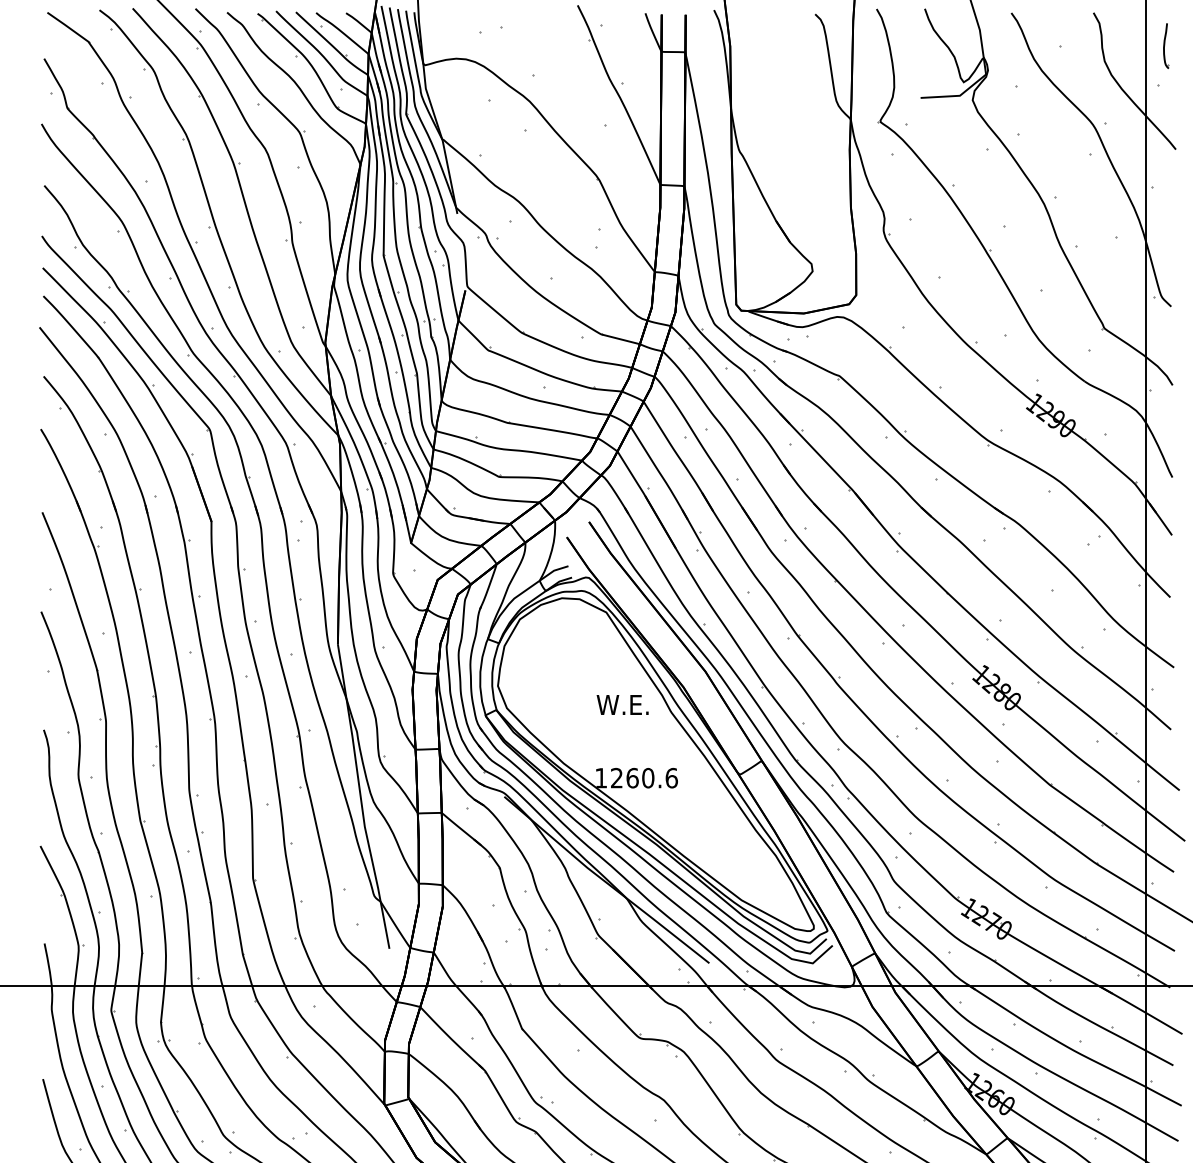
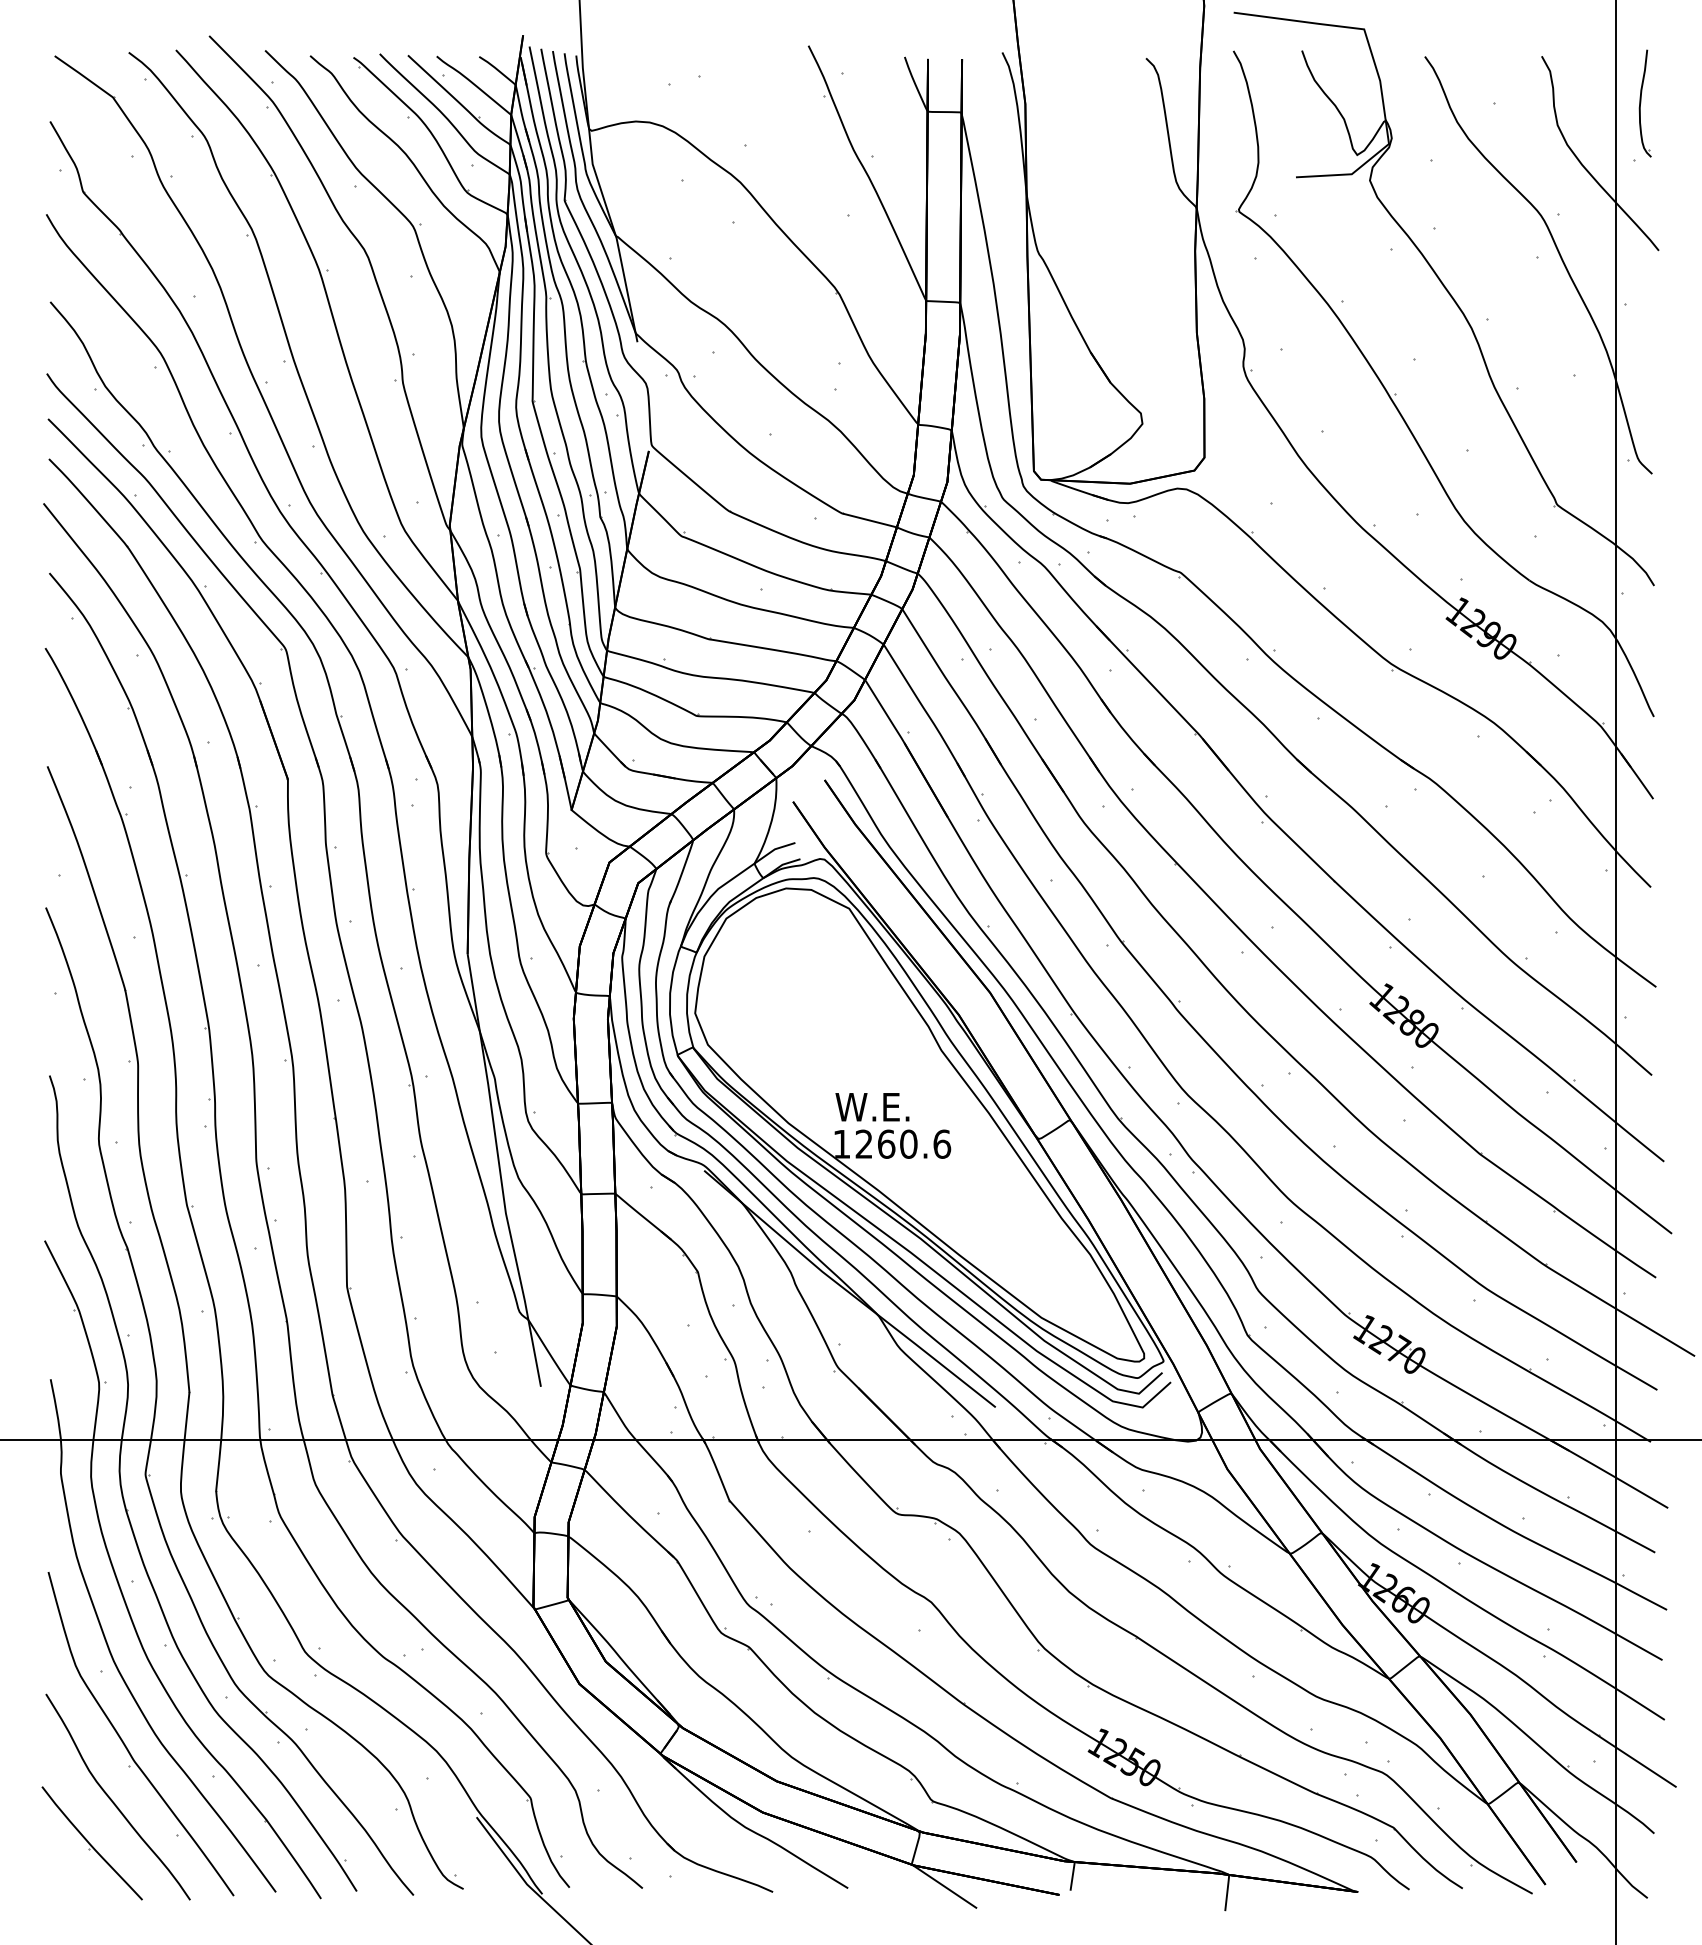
part: (1165, 46) -> (1644, 103), size x1.67
text: (622, 705) -> (872, 1107), moved

